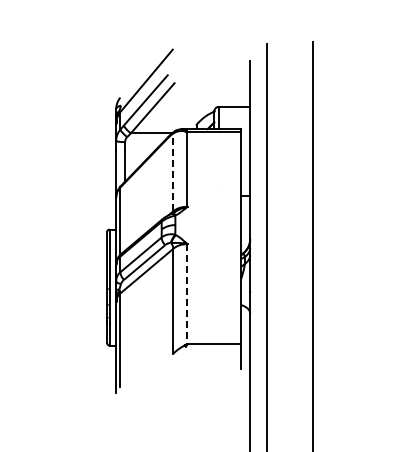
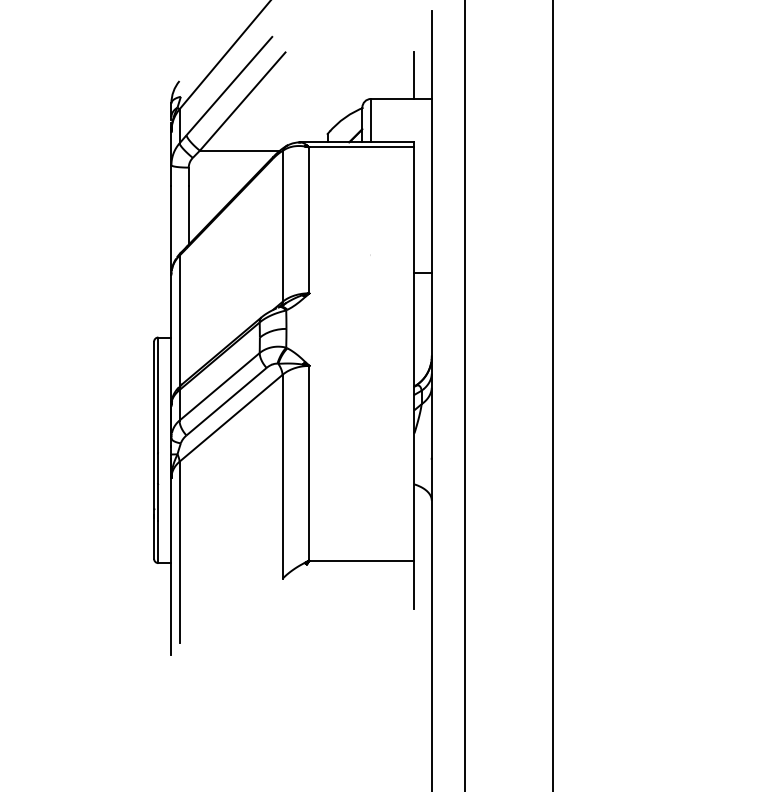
line: (241, 94) -> (414, 75), added
line: (173, 172) -> (282, 226), dashed -> solid
line: (187, 294) -> (309, 463), dashed -> solid

